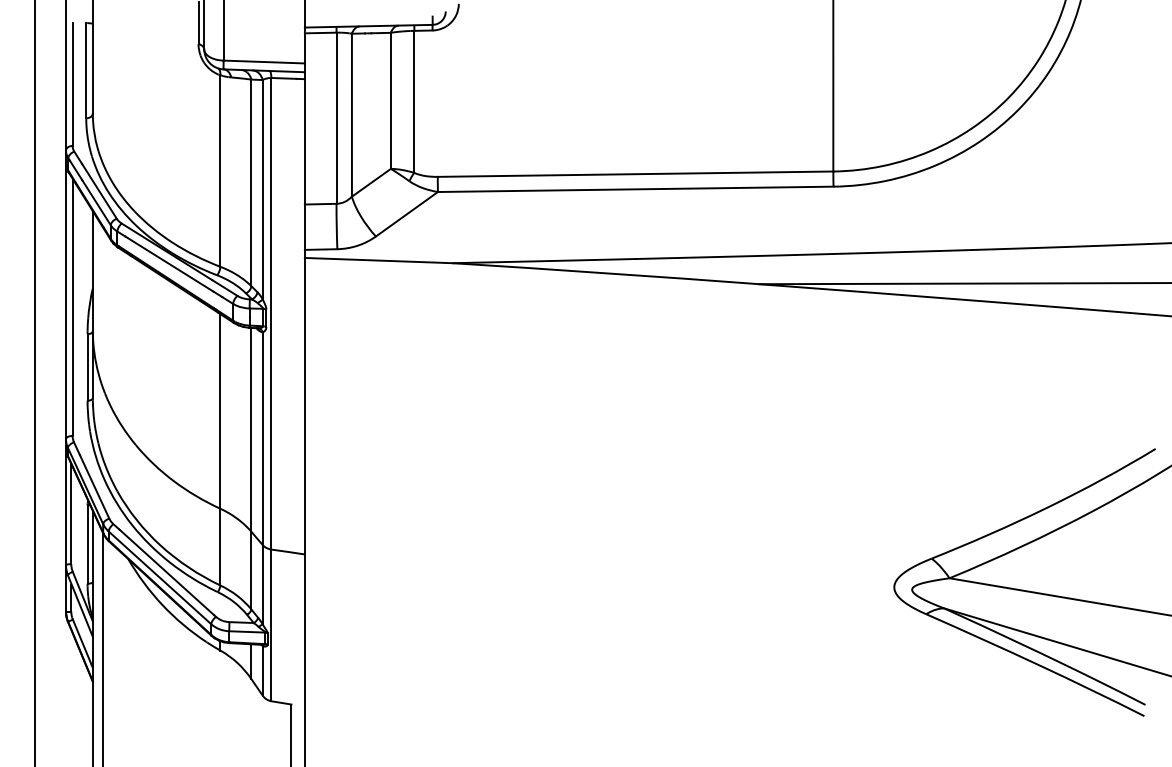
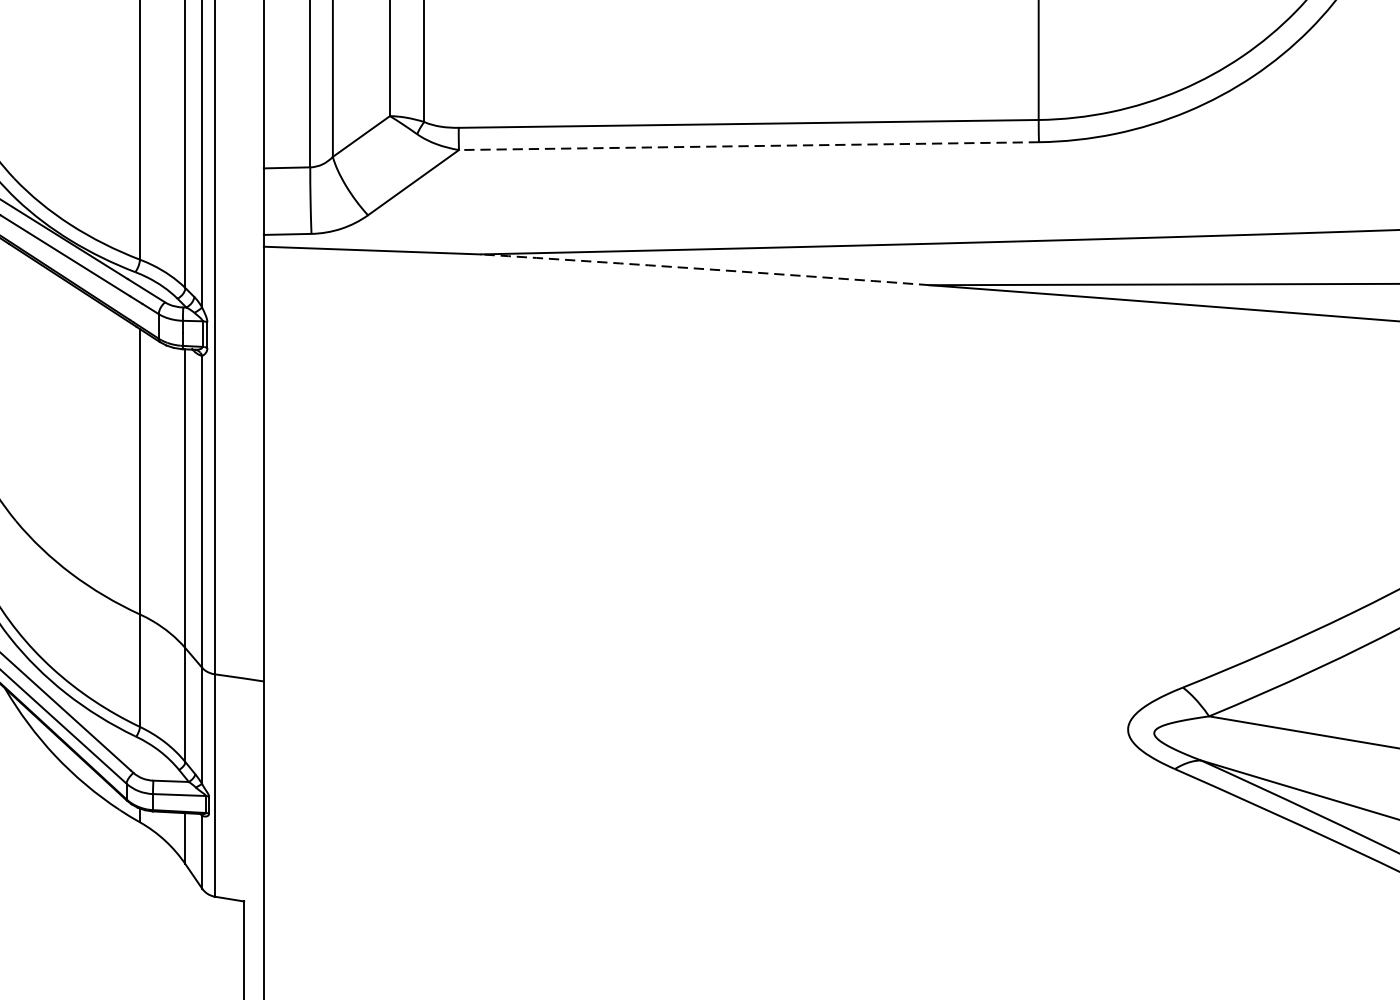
line: (635, 189) -> (748, 146), solid -> dashed
arc: (605, 273) -> (704, 269), solid -> dashed

